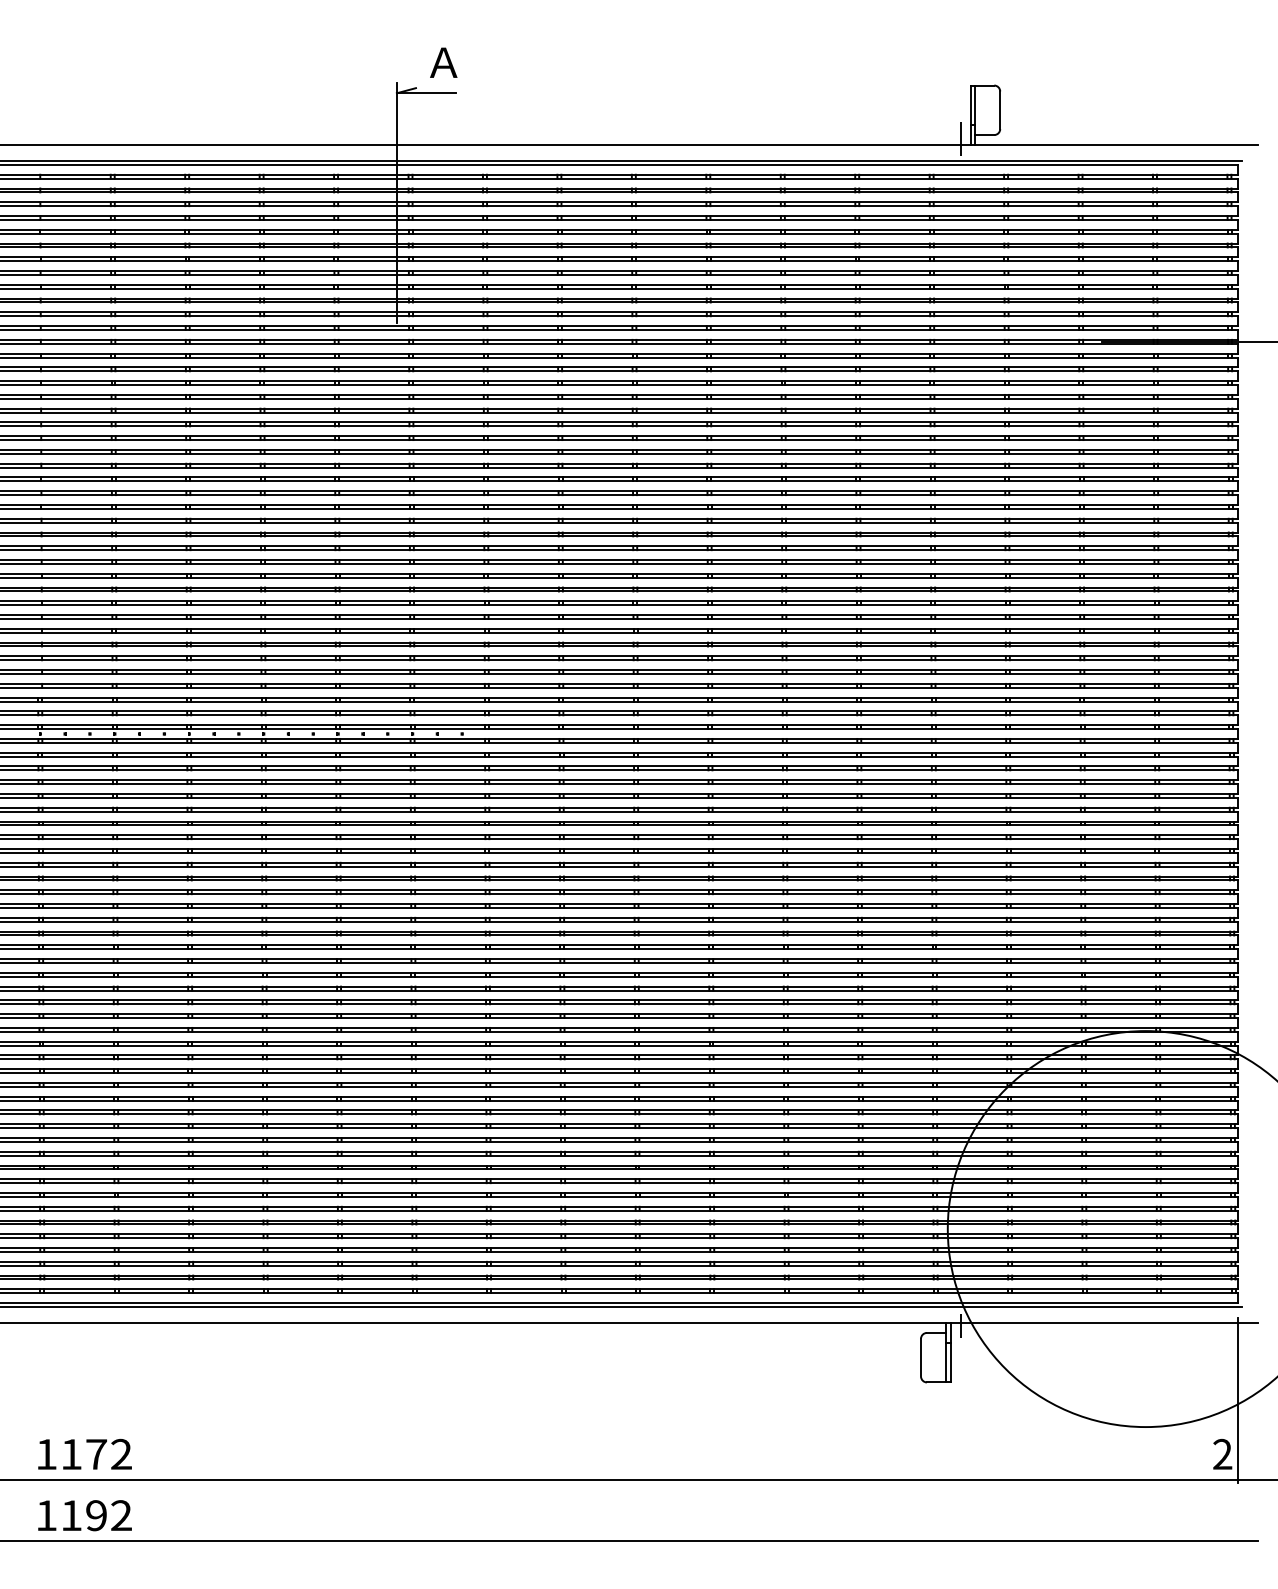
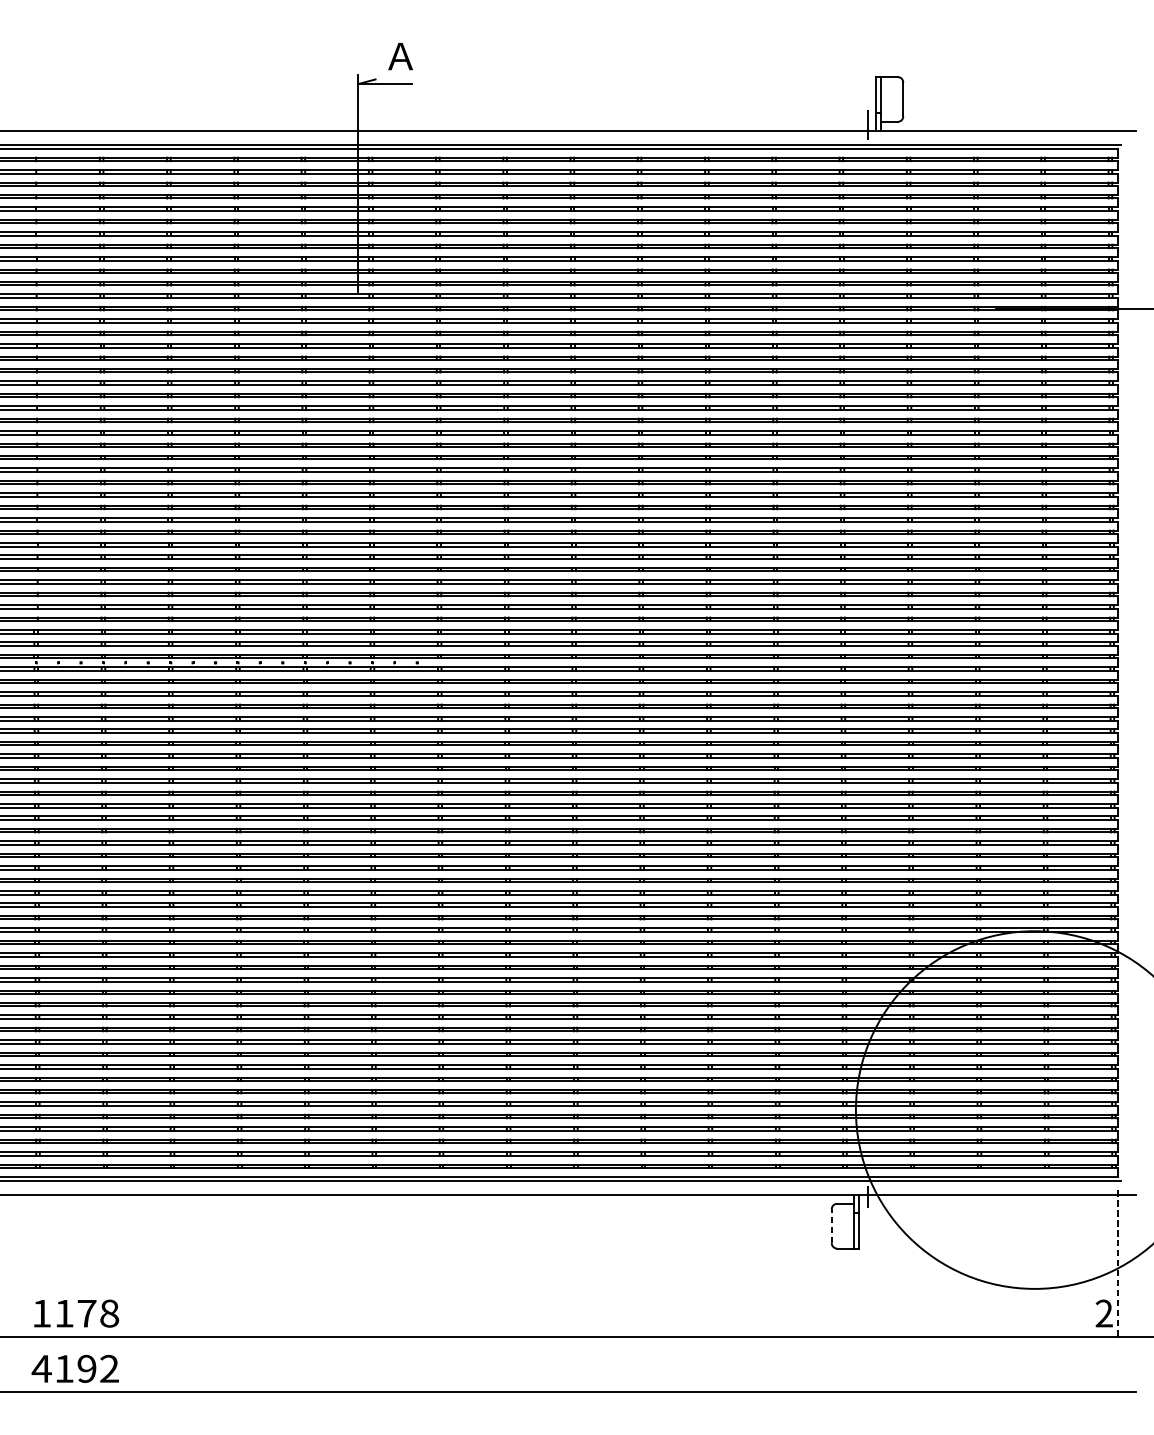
line: (921, 1357) -> (832, 1226), solid -> dashed
line: (1237, 1401) -> (1117, 1265), solid -> dashed
text: (121, 1453) -> (109, 1312), 1172 -> 1178
text: (46, 1515) -> (41, 1368), 1192 -> 4192

